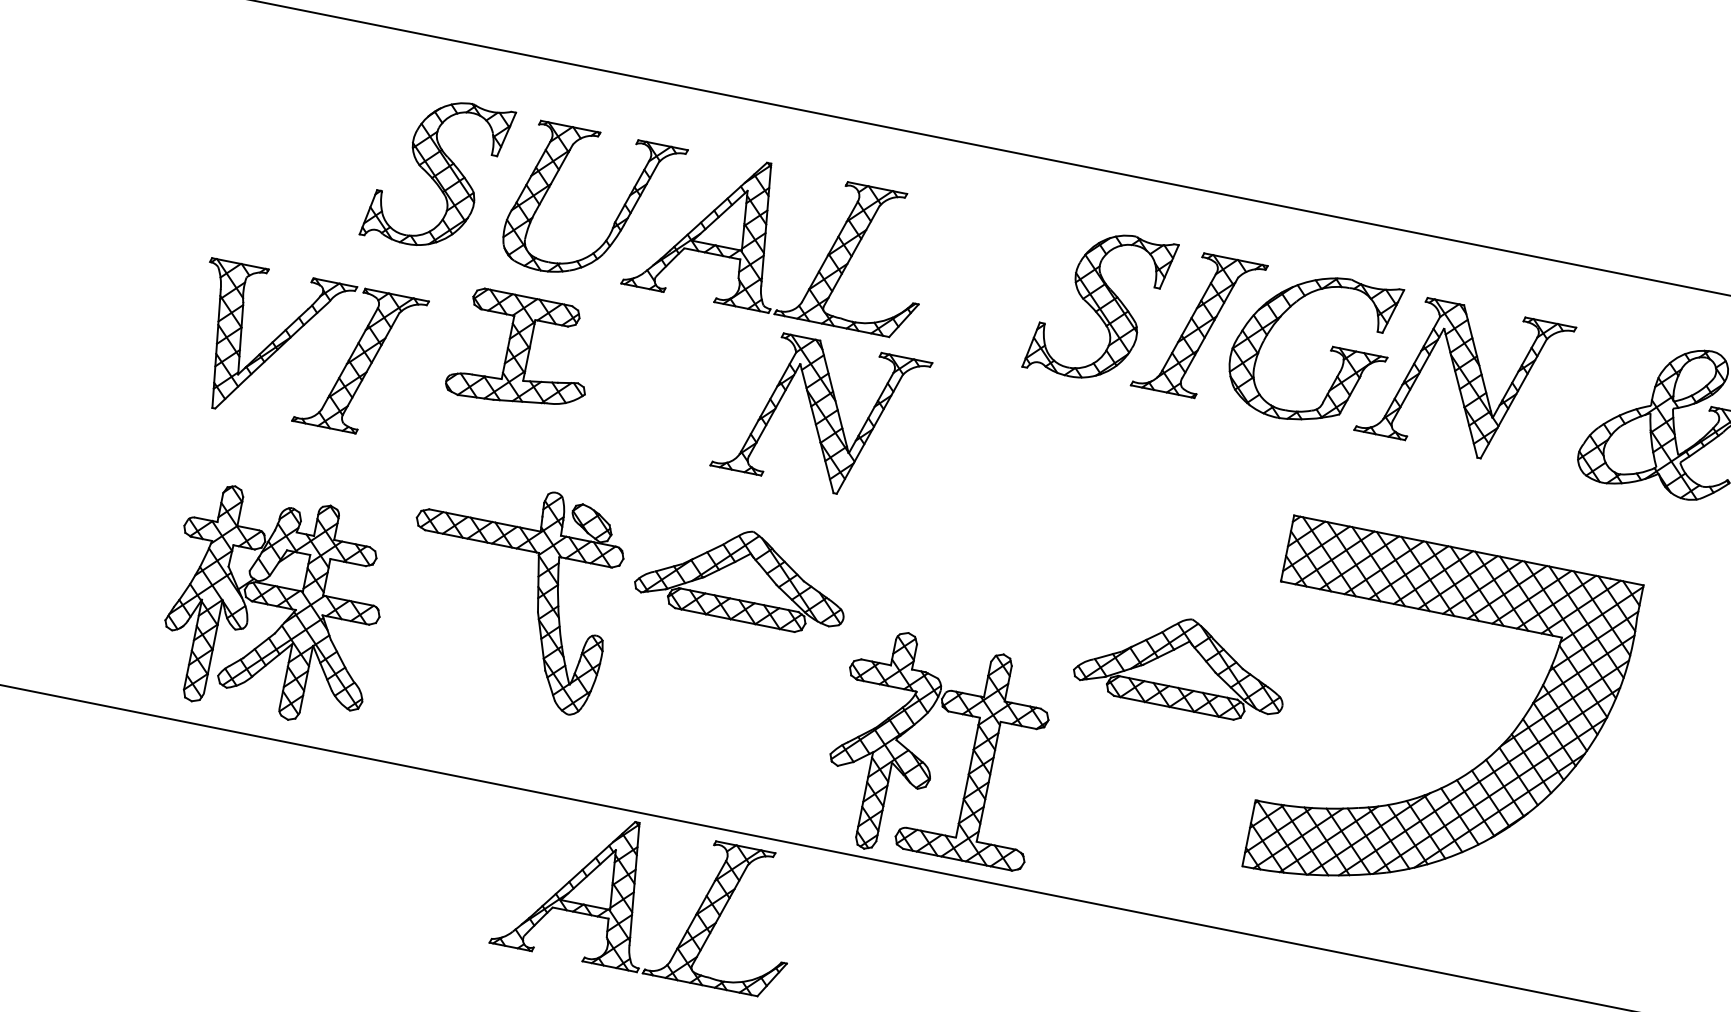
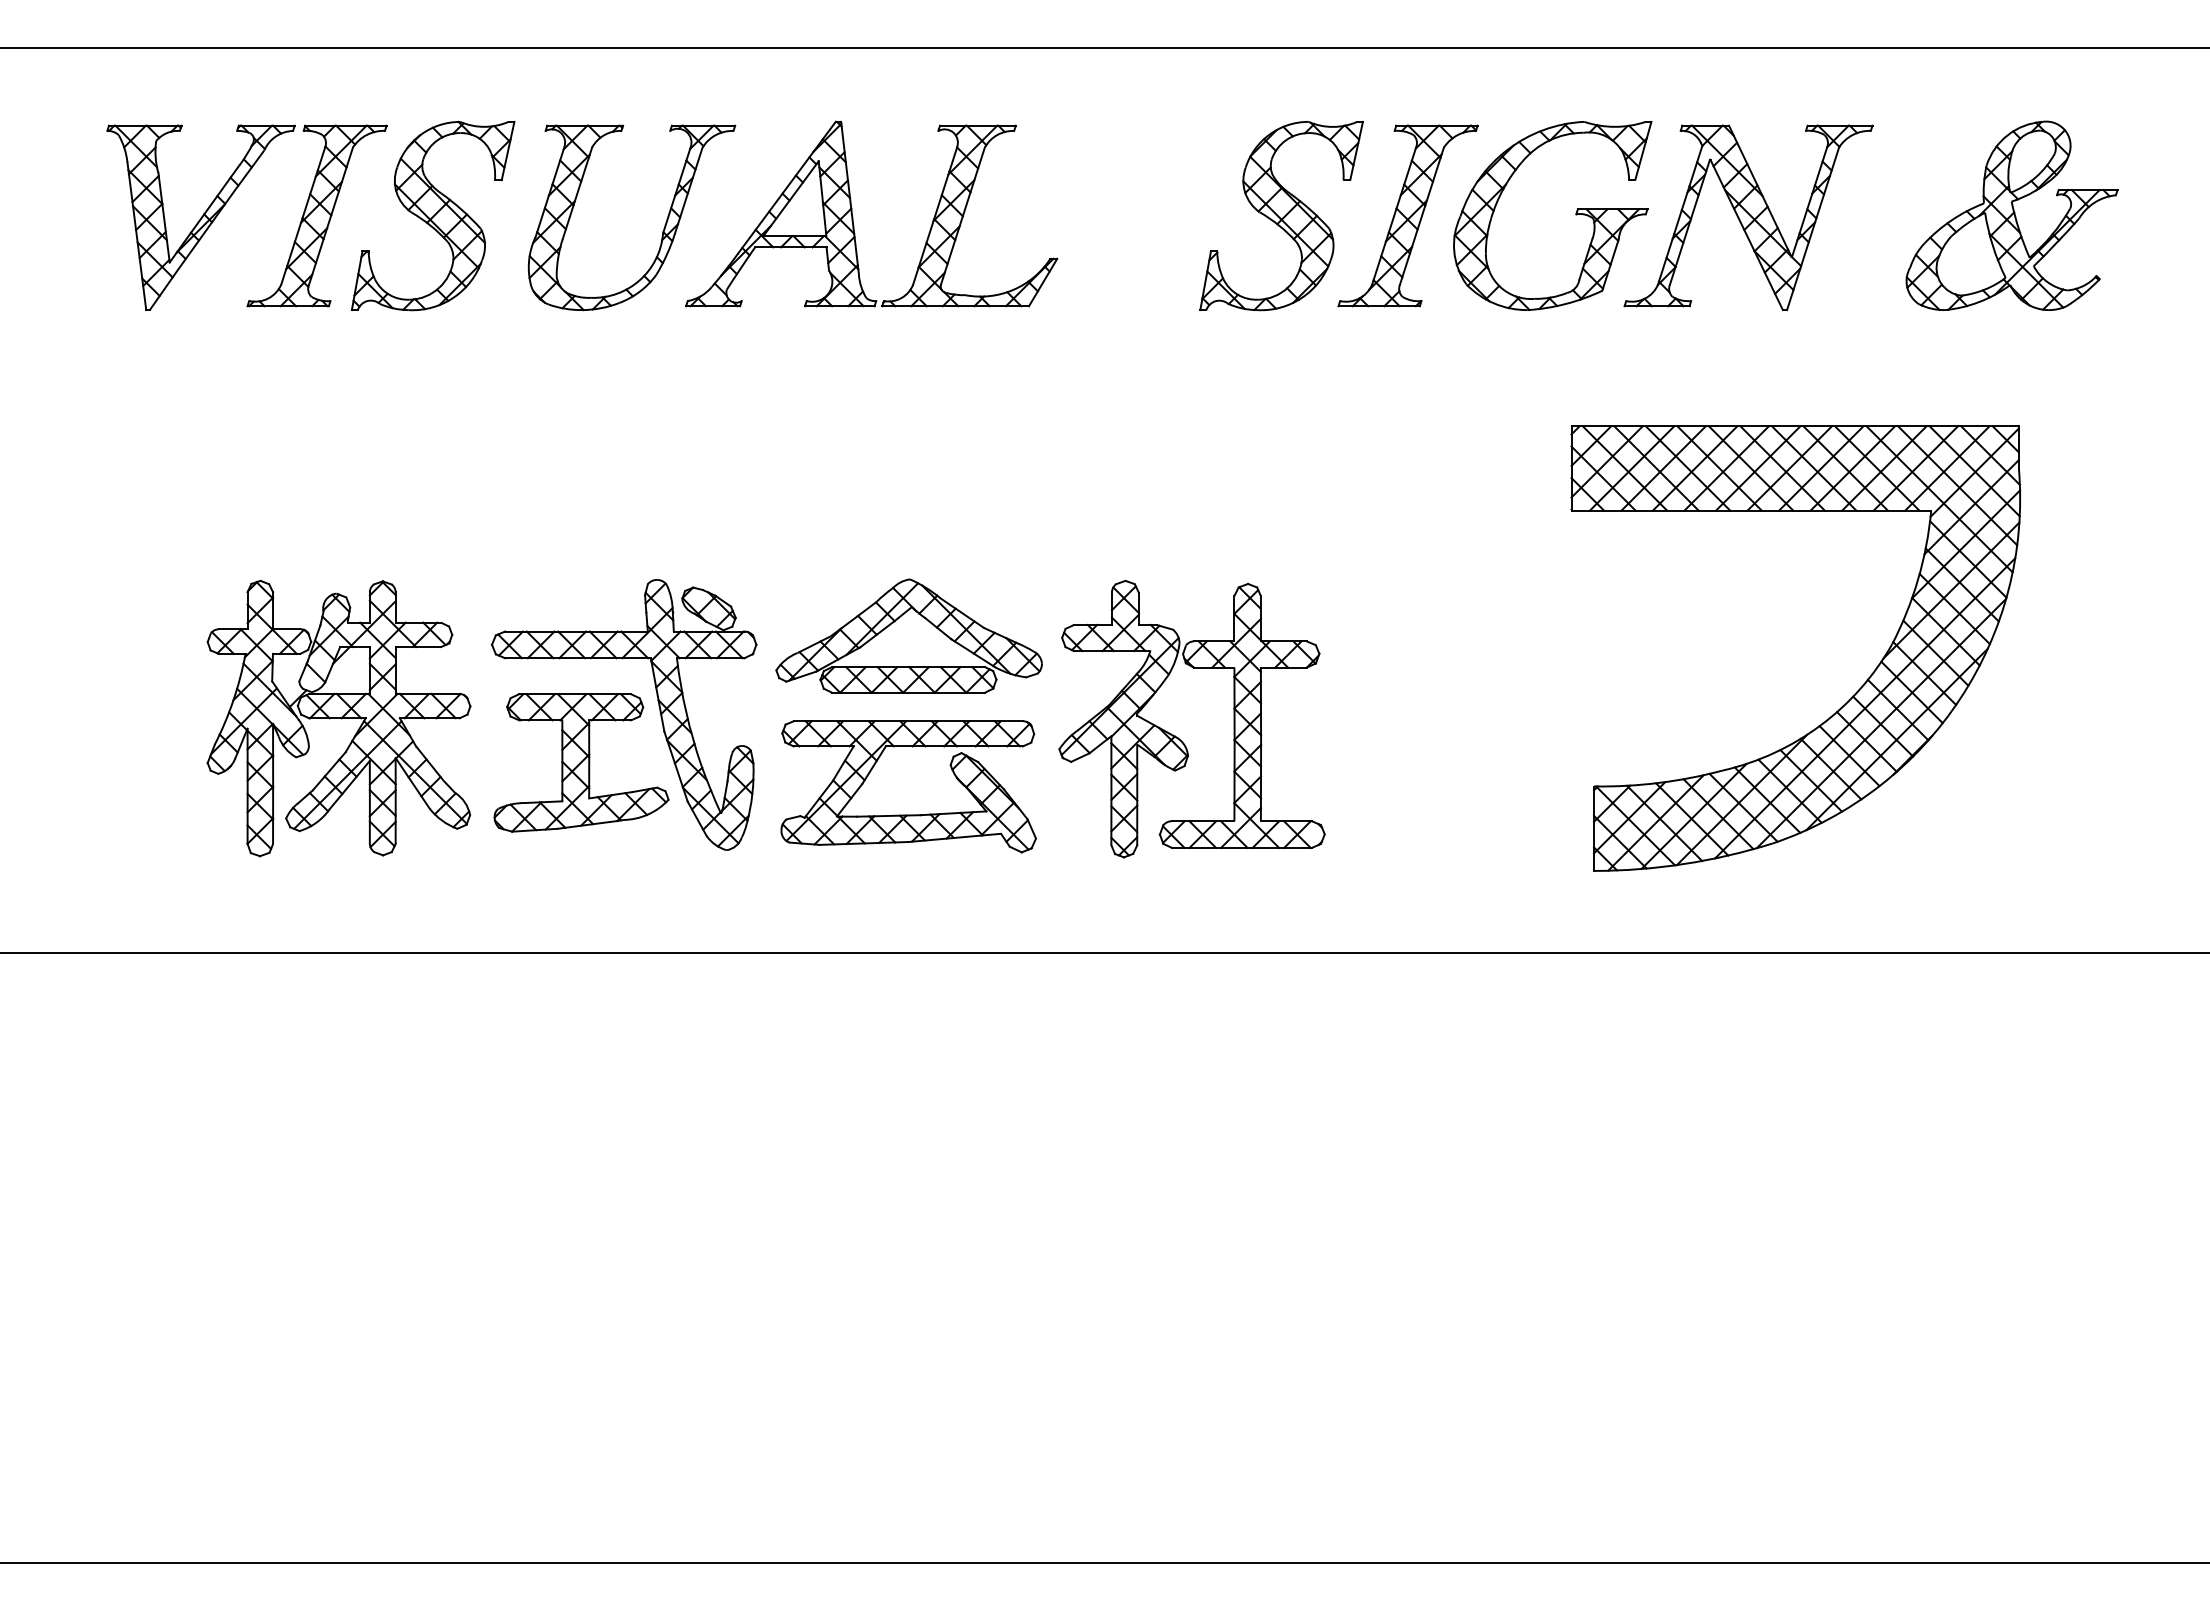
part: (291, 338) -> (226, 204), moved
part: (522, 351) -> (581, 762), moved
part: (821, 415) -> (964, 419), removed
part: (274, 605) -> (338, 718), moved
part: (1177, 649) -> (1460, 619), removed
part: (715, 715) -> (908, 814), added
part: (925, 763) -> (1178, 737), moved
part: (634, 898) -> (853, 1060), removed

